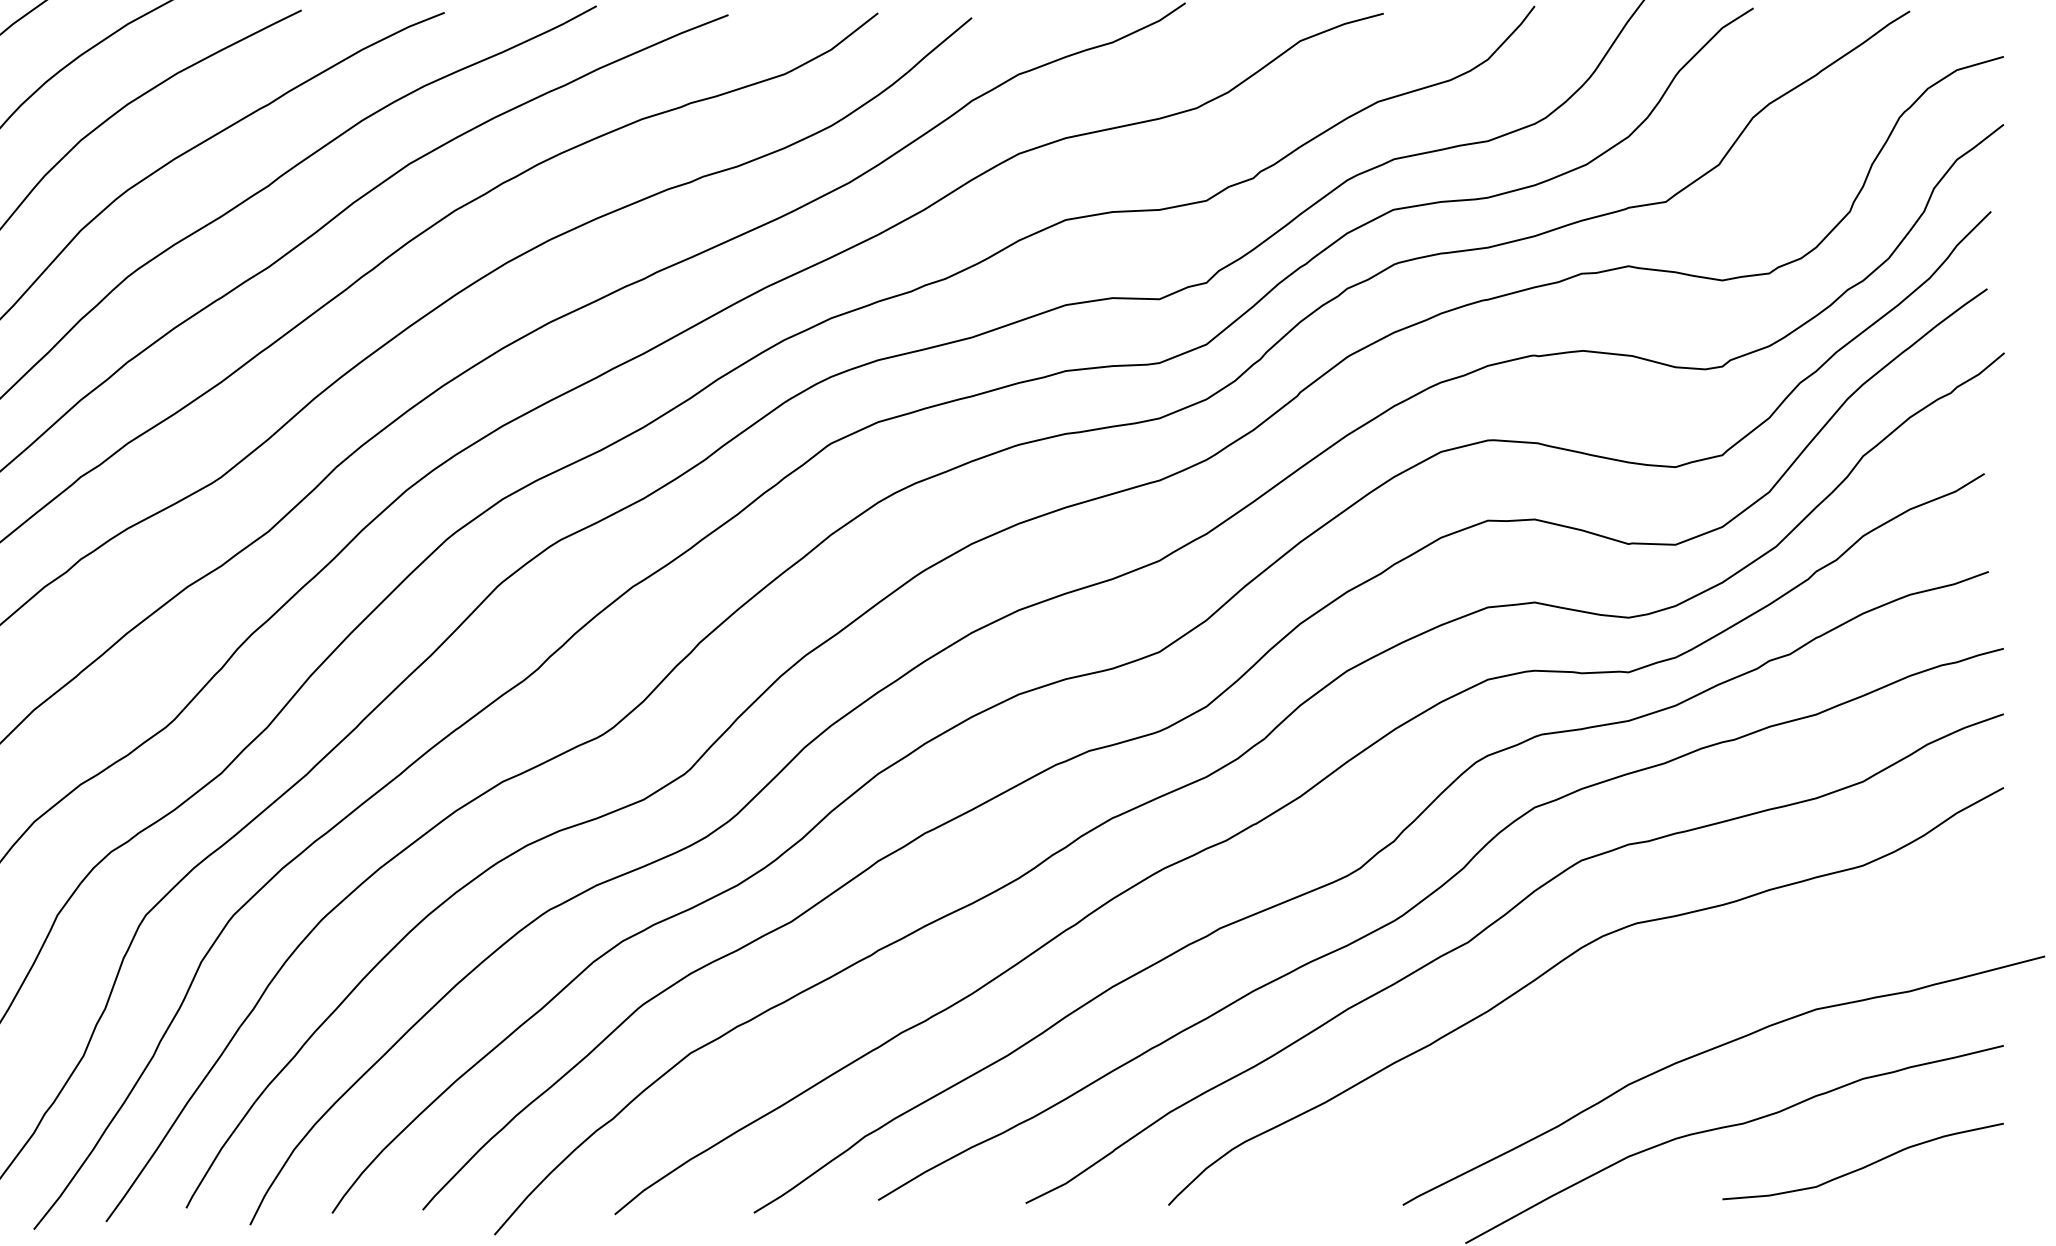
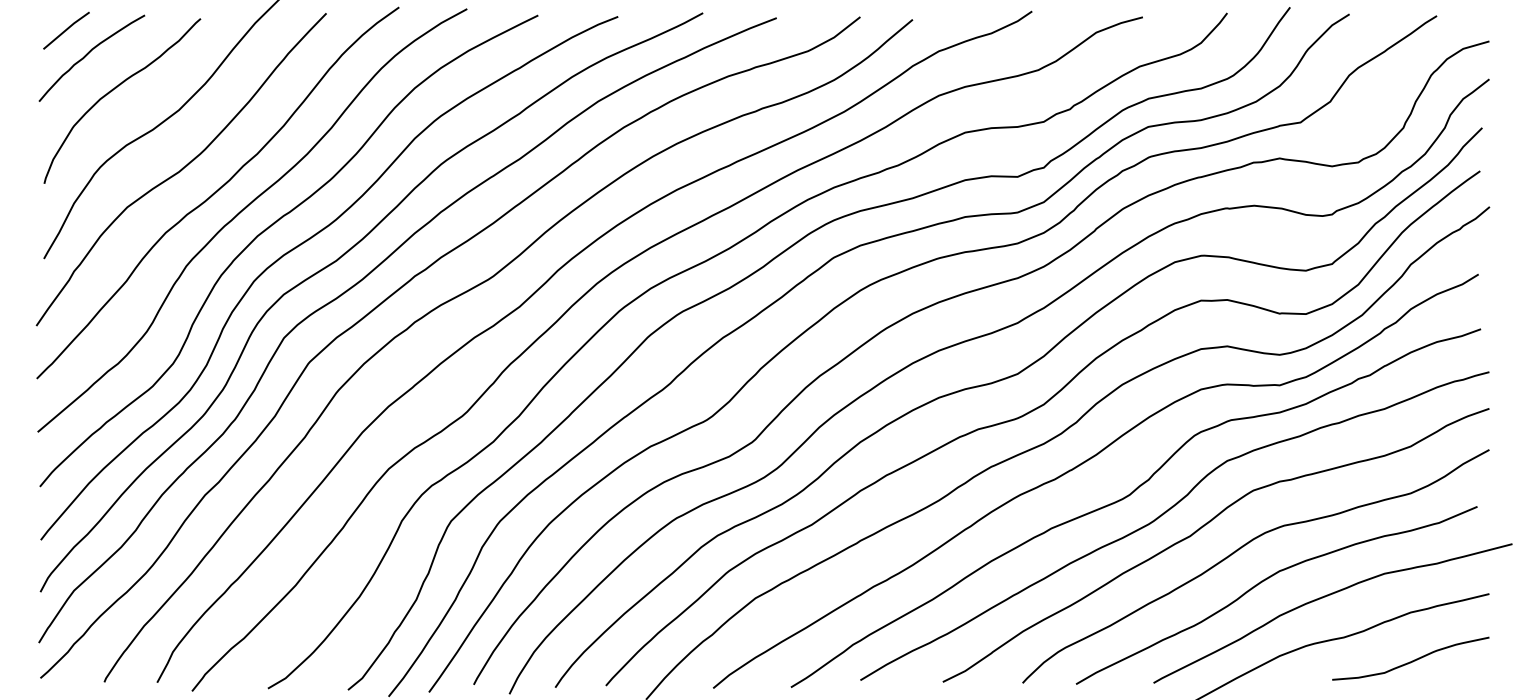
curve: (1606, 1019) -> (1267, 579), added

